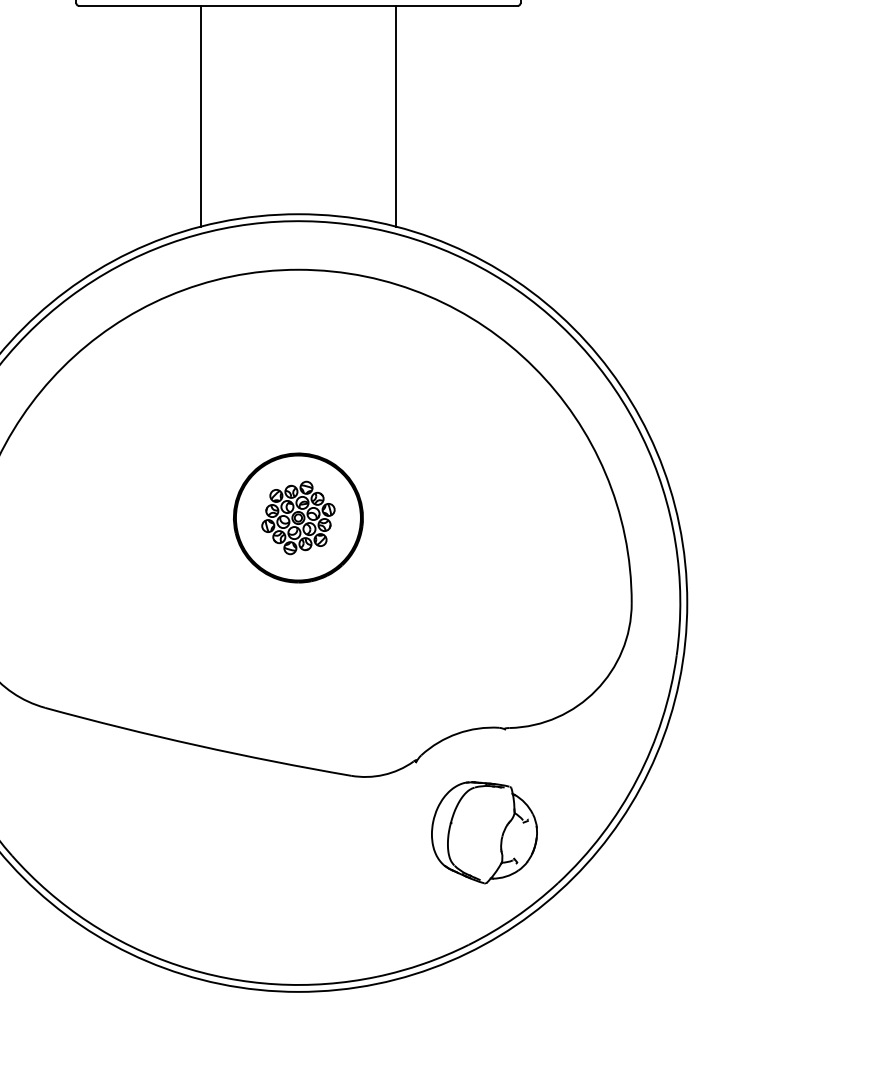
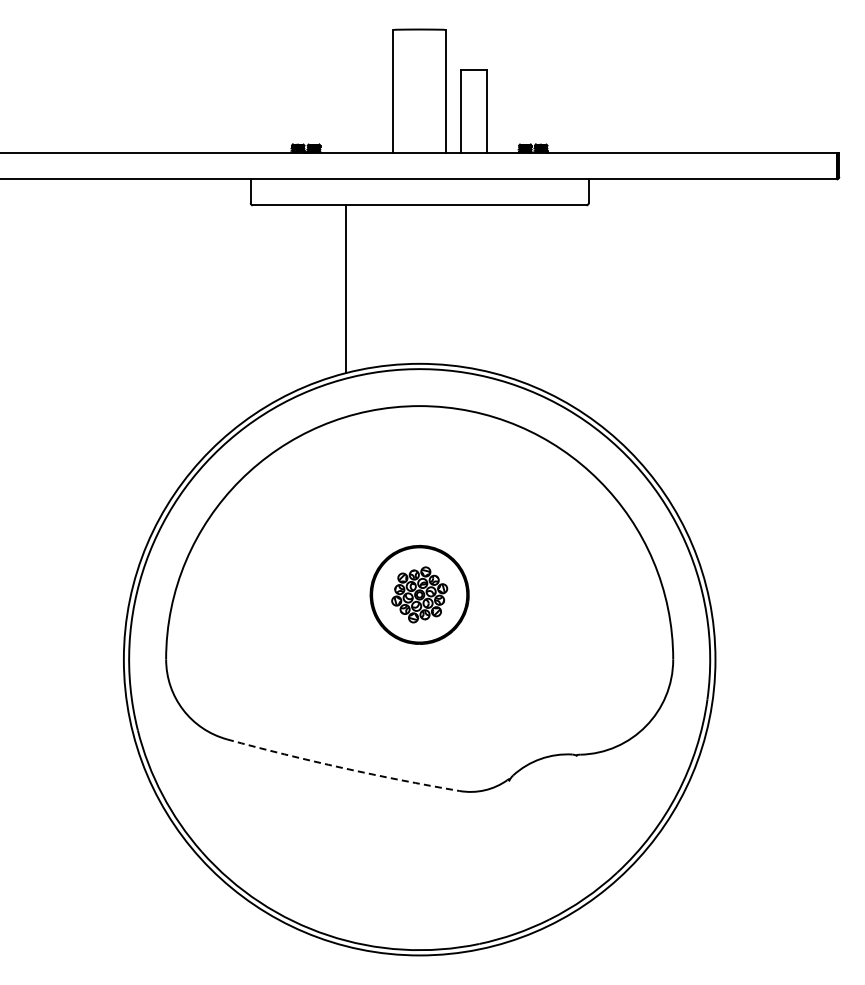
line: (395, 116) -> (493, 289), removed
arc: (196, 746) -> (342, 768), solid -> dashed
part: (484, 832) -> (561, 834), removed

